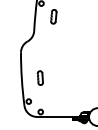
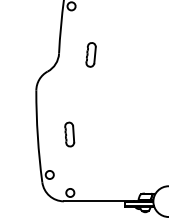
part: (53, 16) -> (90, 54), moved

